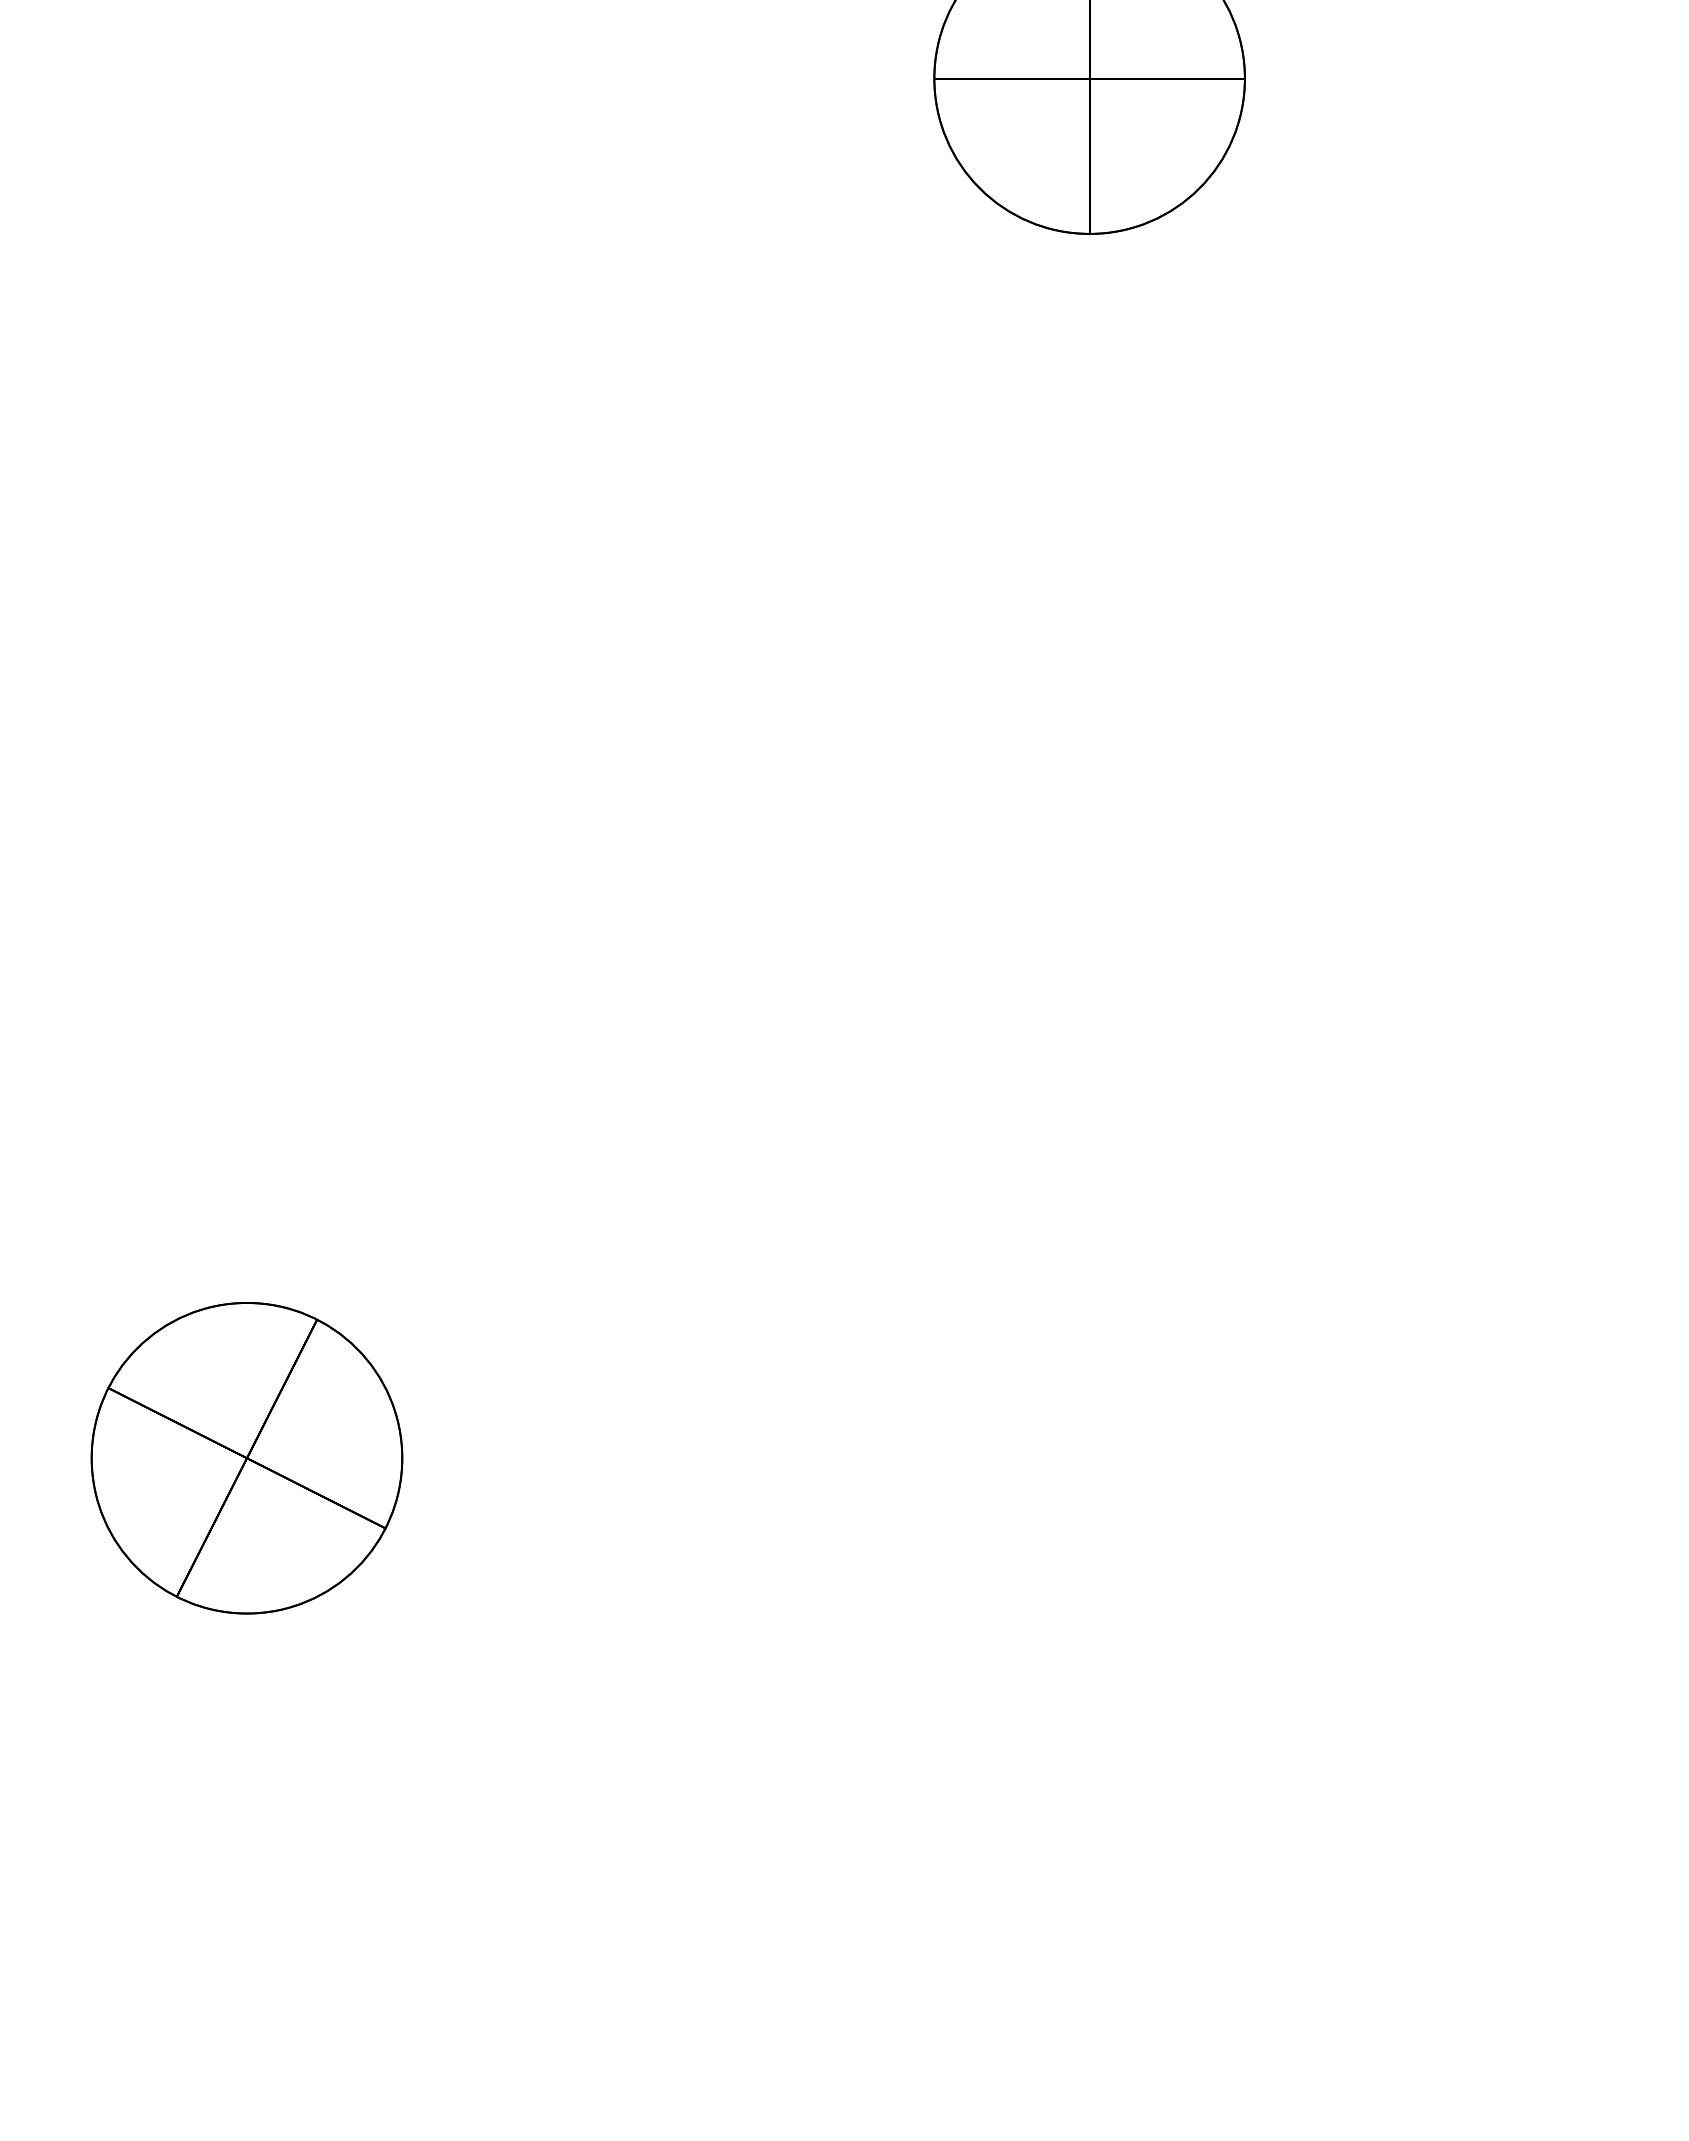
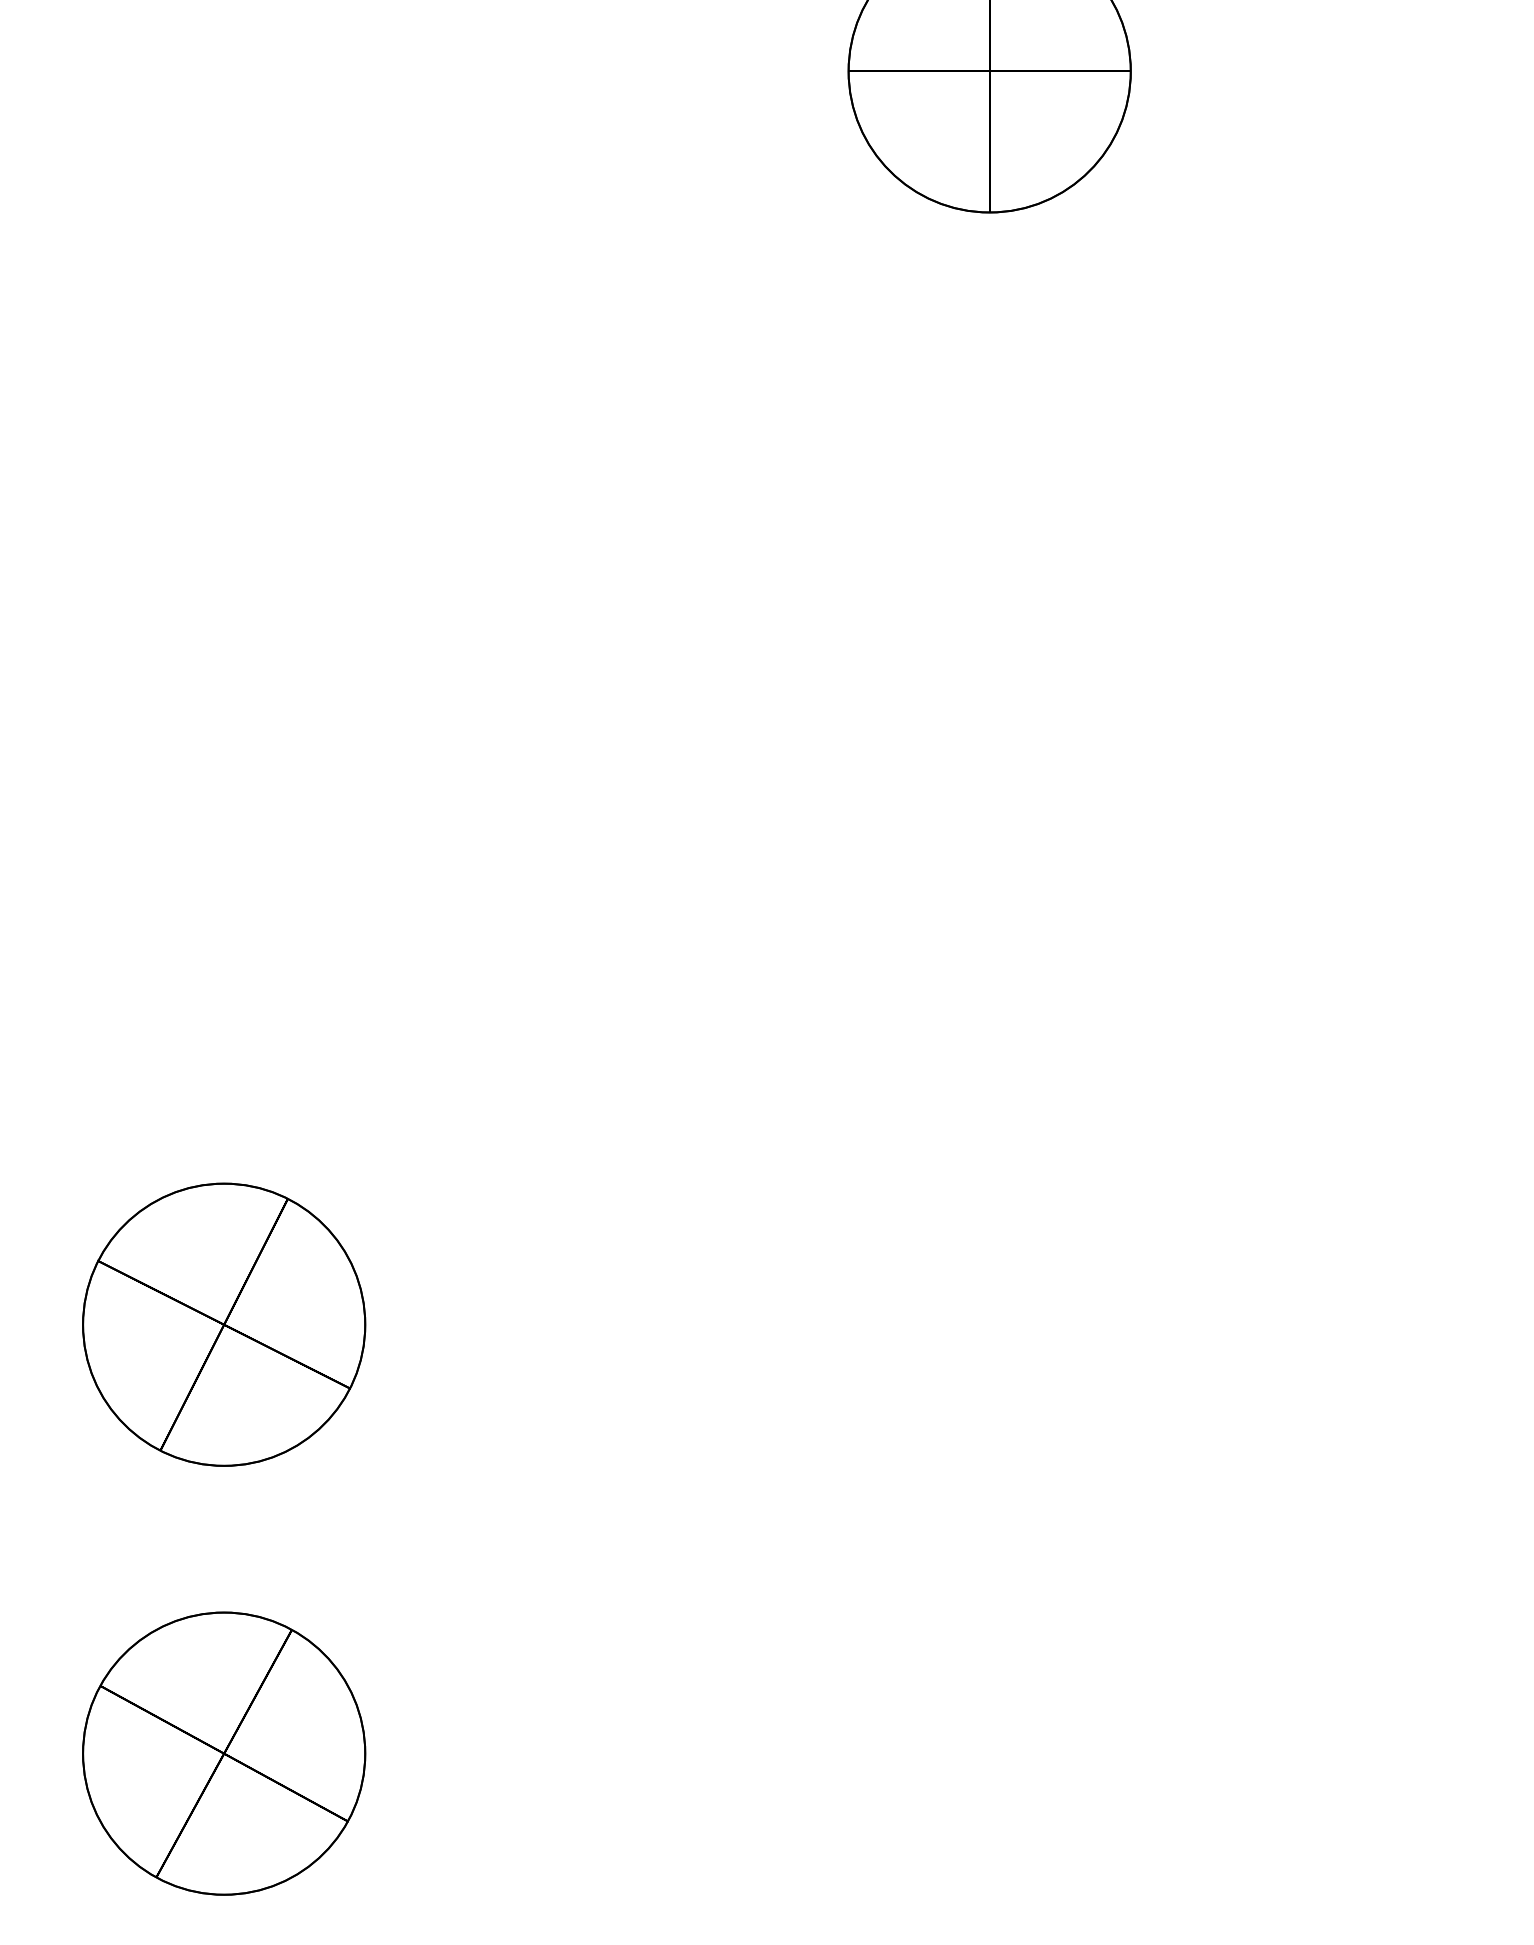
part: (246, 1930) -> (223, 1753), added

